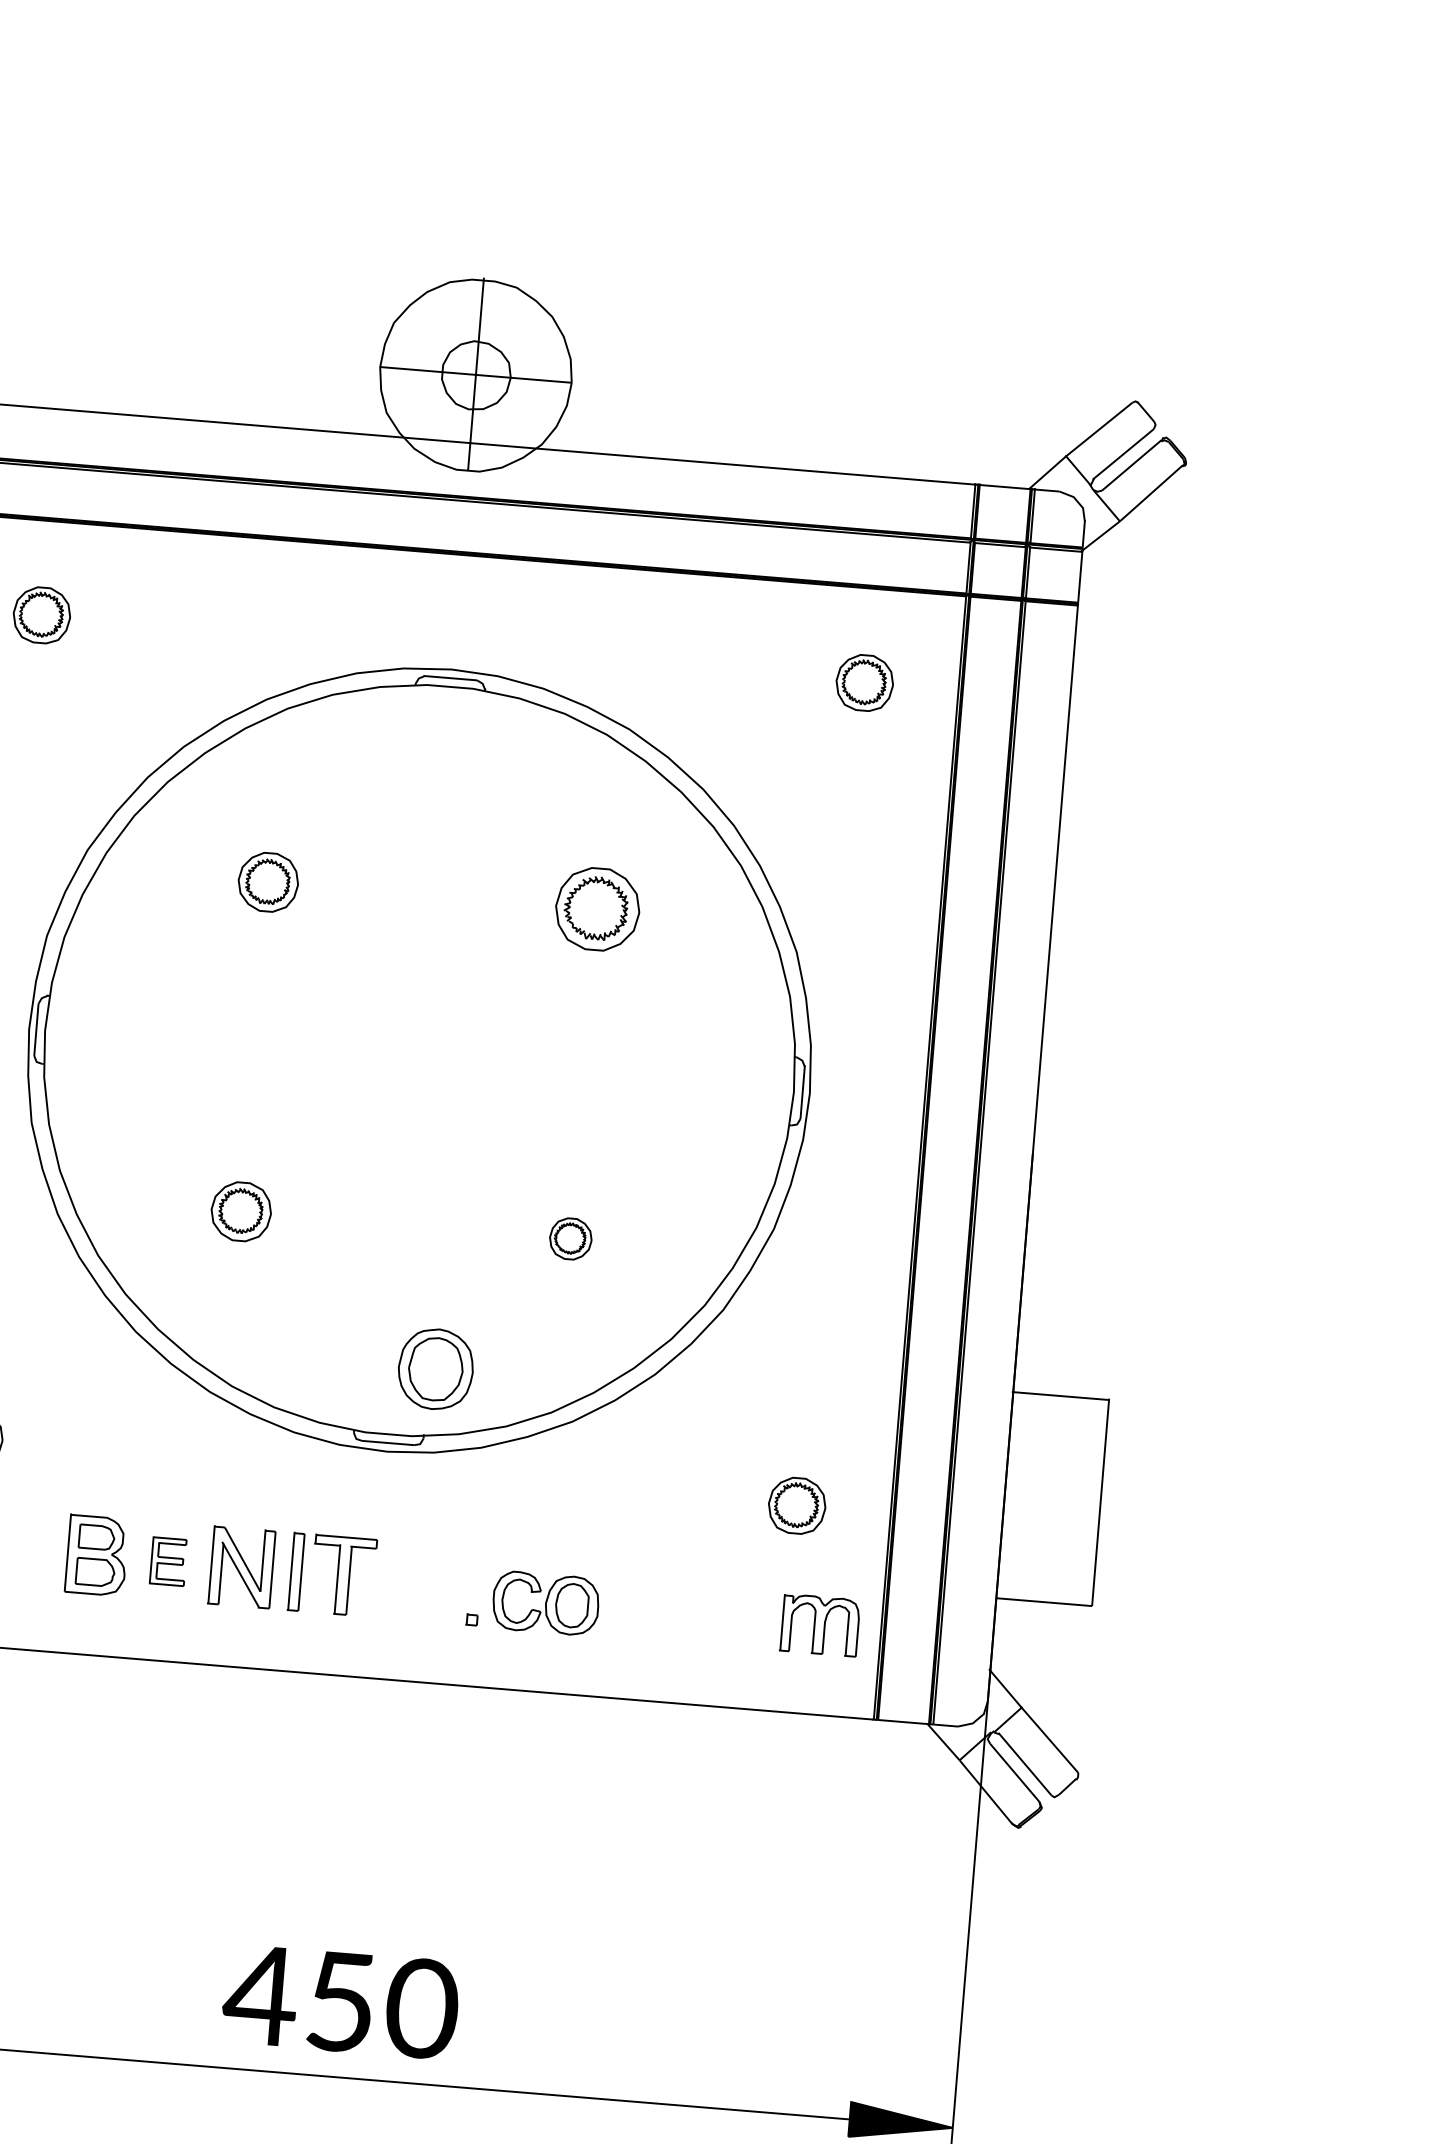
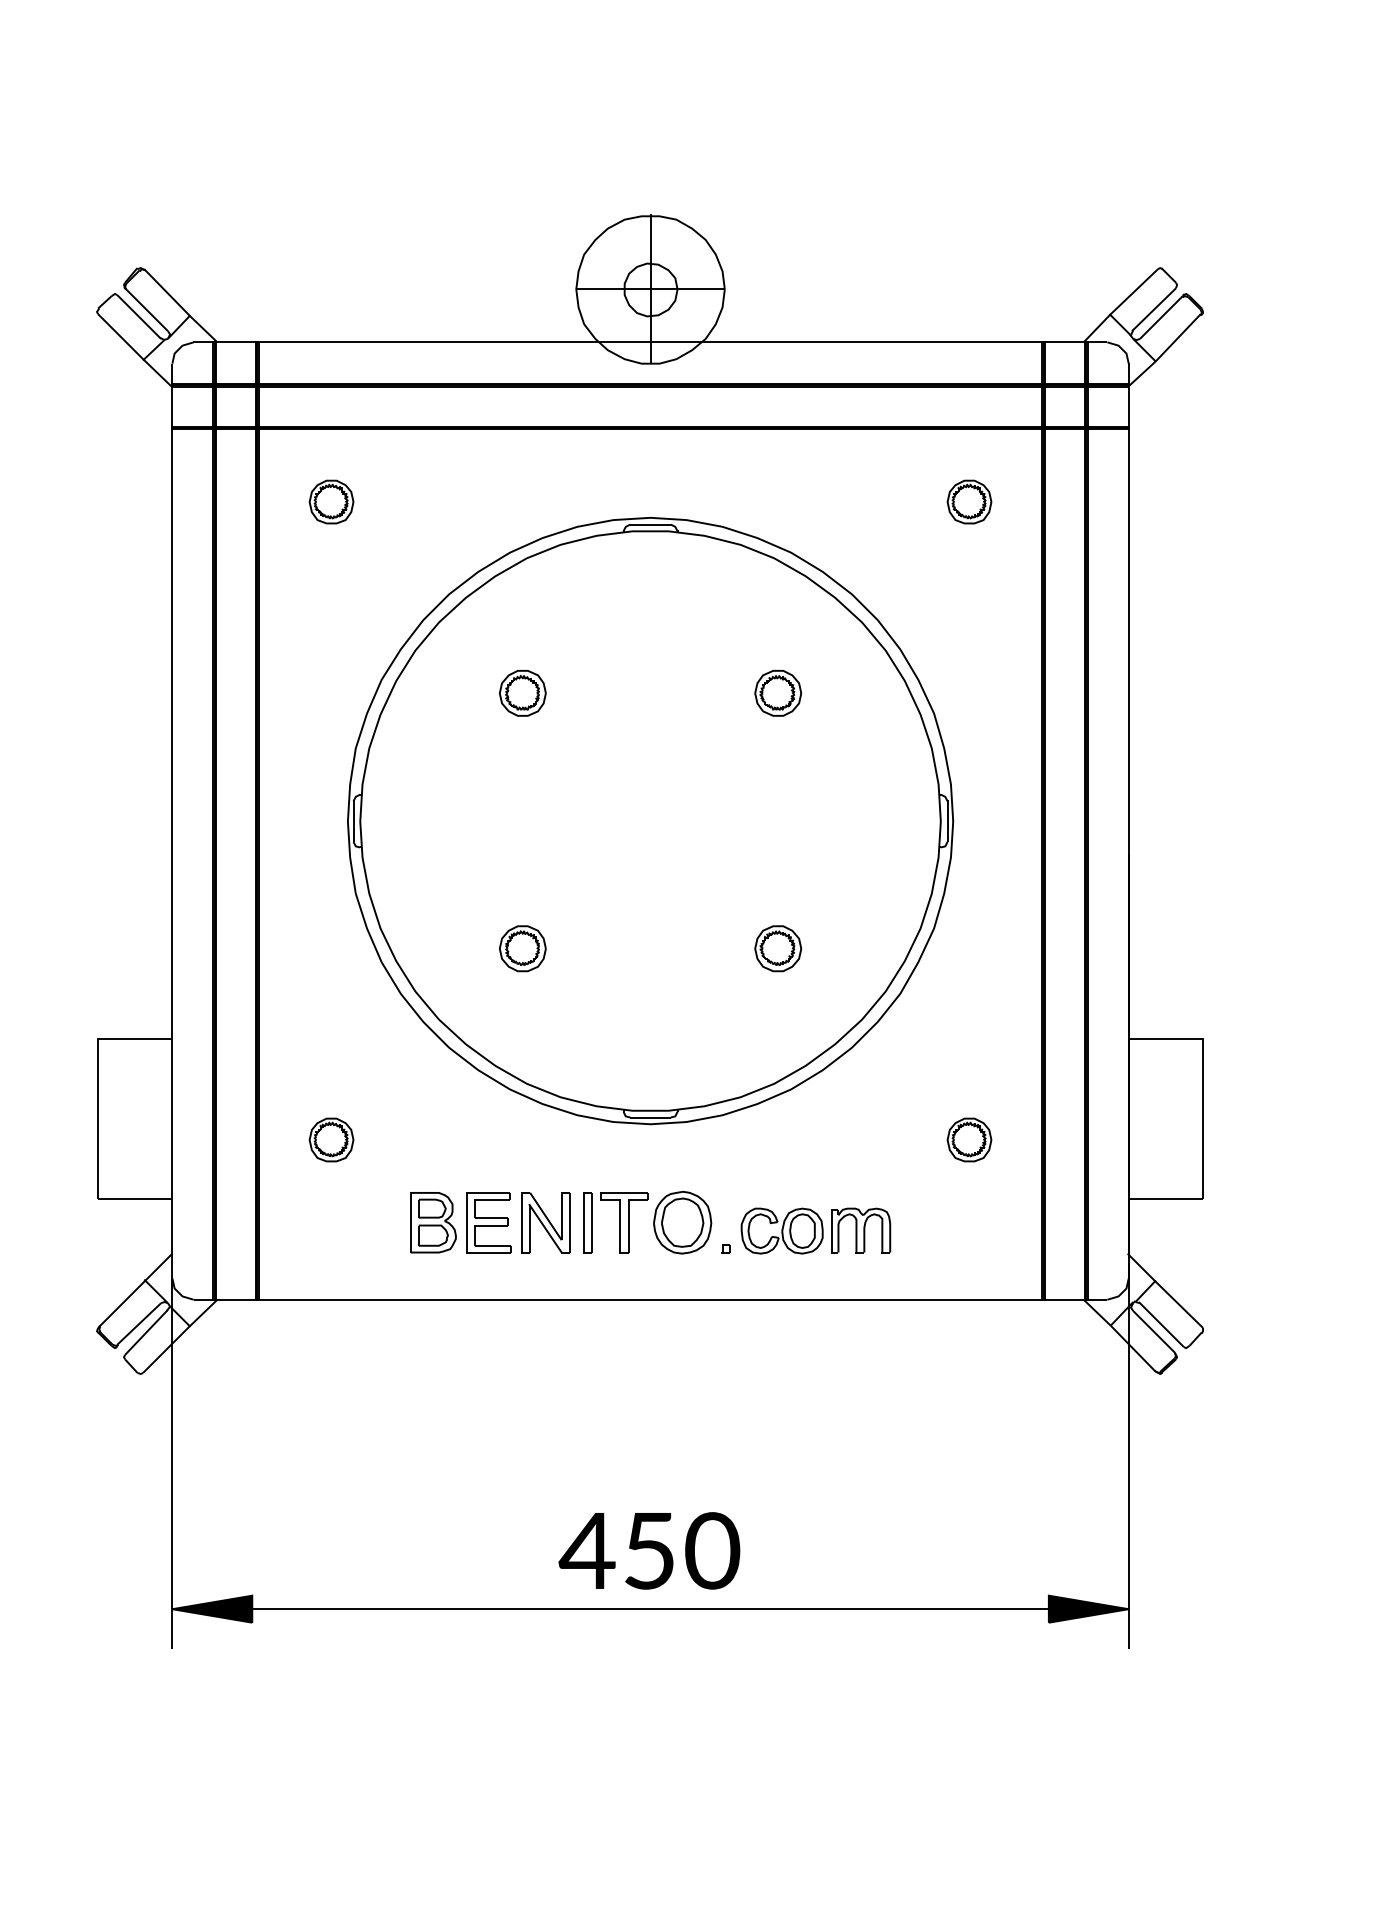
part: (598, 909) -> (778, 693), size x0.71
part: (571, 1238) -> (778, 948), size x1.43
part: (435, 1368) -> (682, 1222), moved
part: (167, 1561) -> (488, 1222), size x1.67
part: (821, 1625) -> (861, 1230), moved

